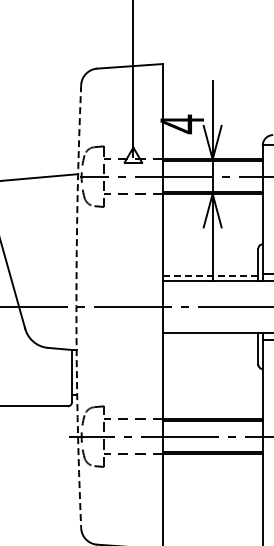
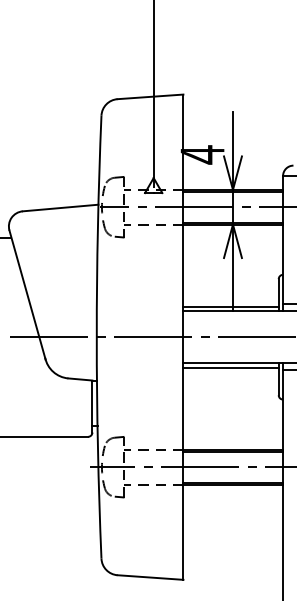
line: (211, 275) -> (231, 306), dashed -> solid
arc: (76, 306) -> (96, 337), dashed -> solid
line: (210, 336) -> (230, 367), added

